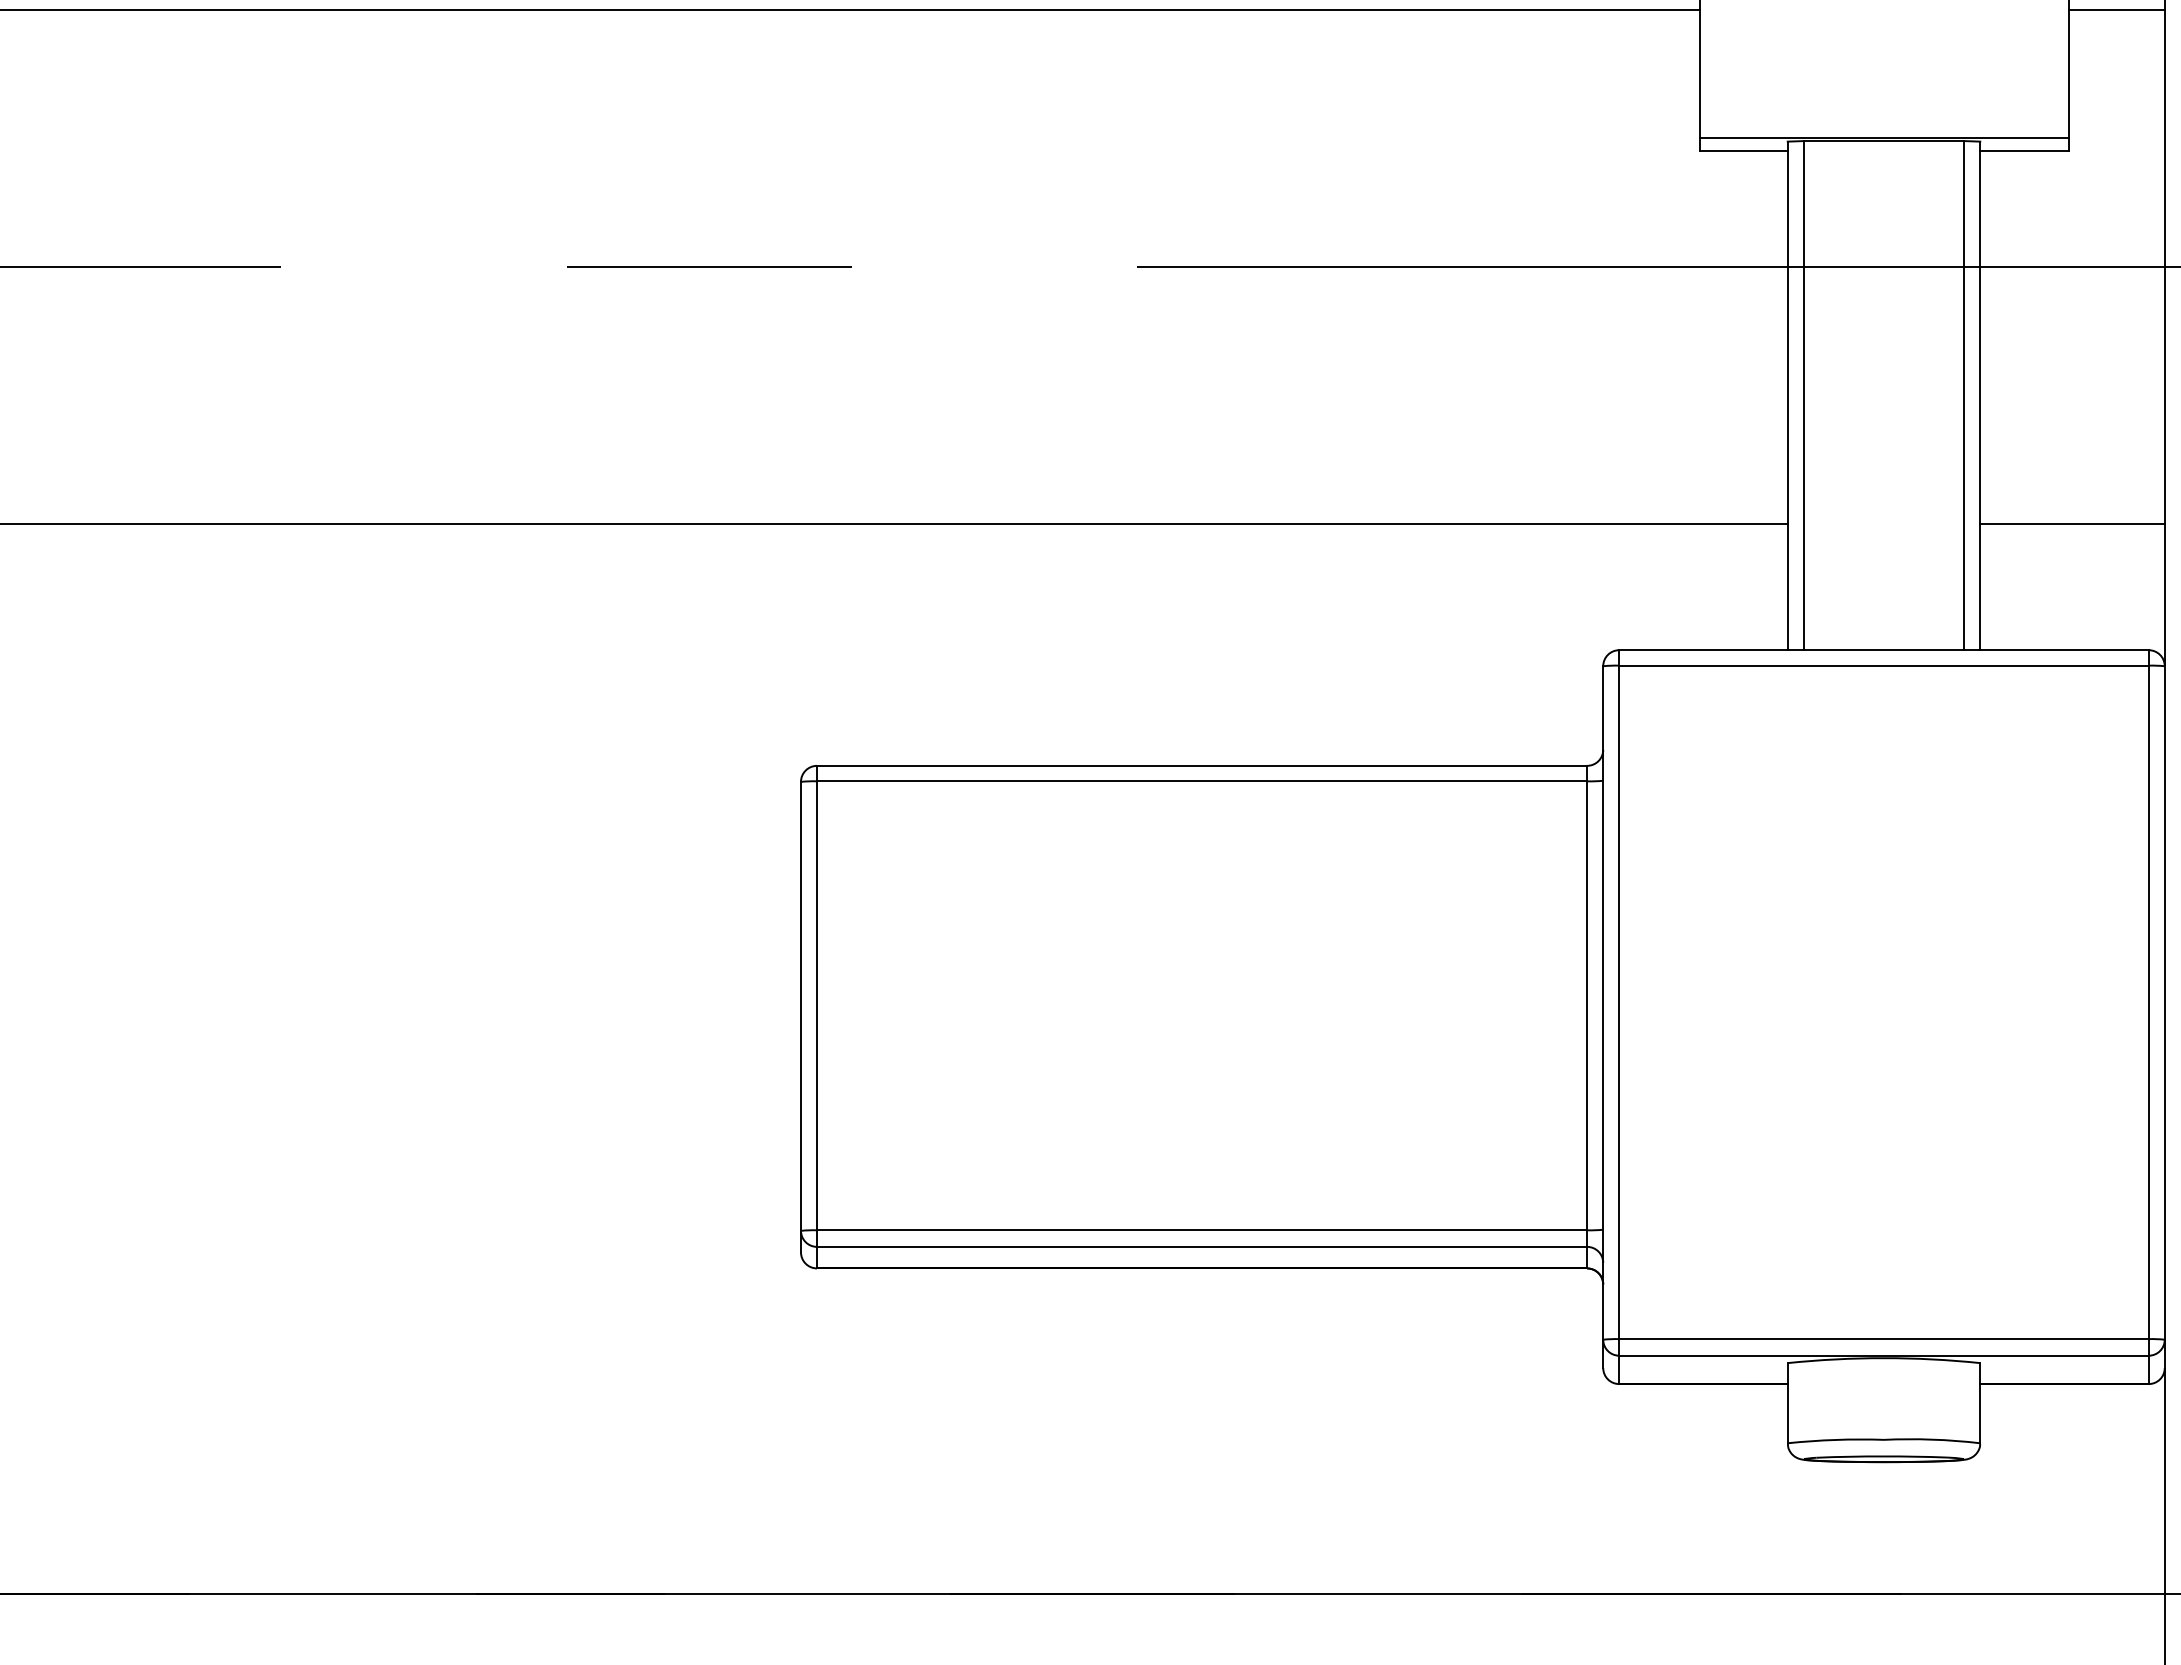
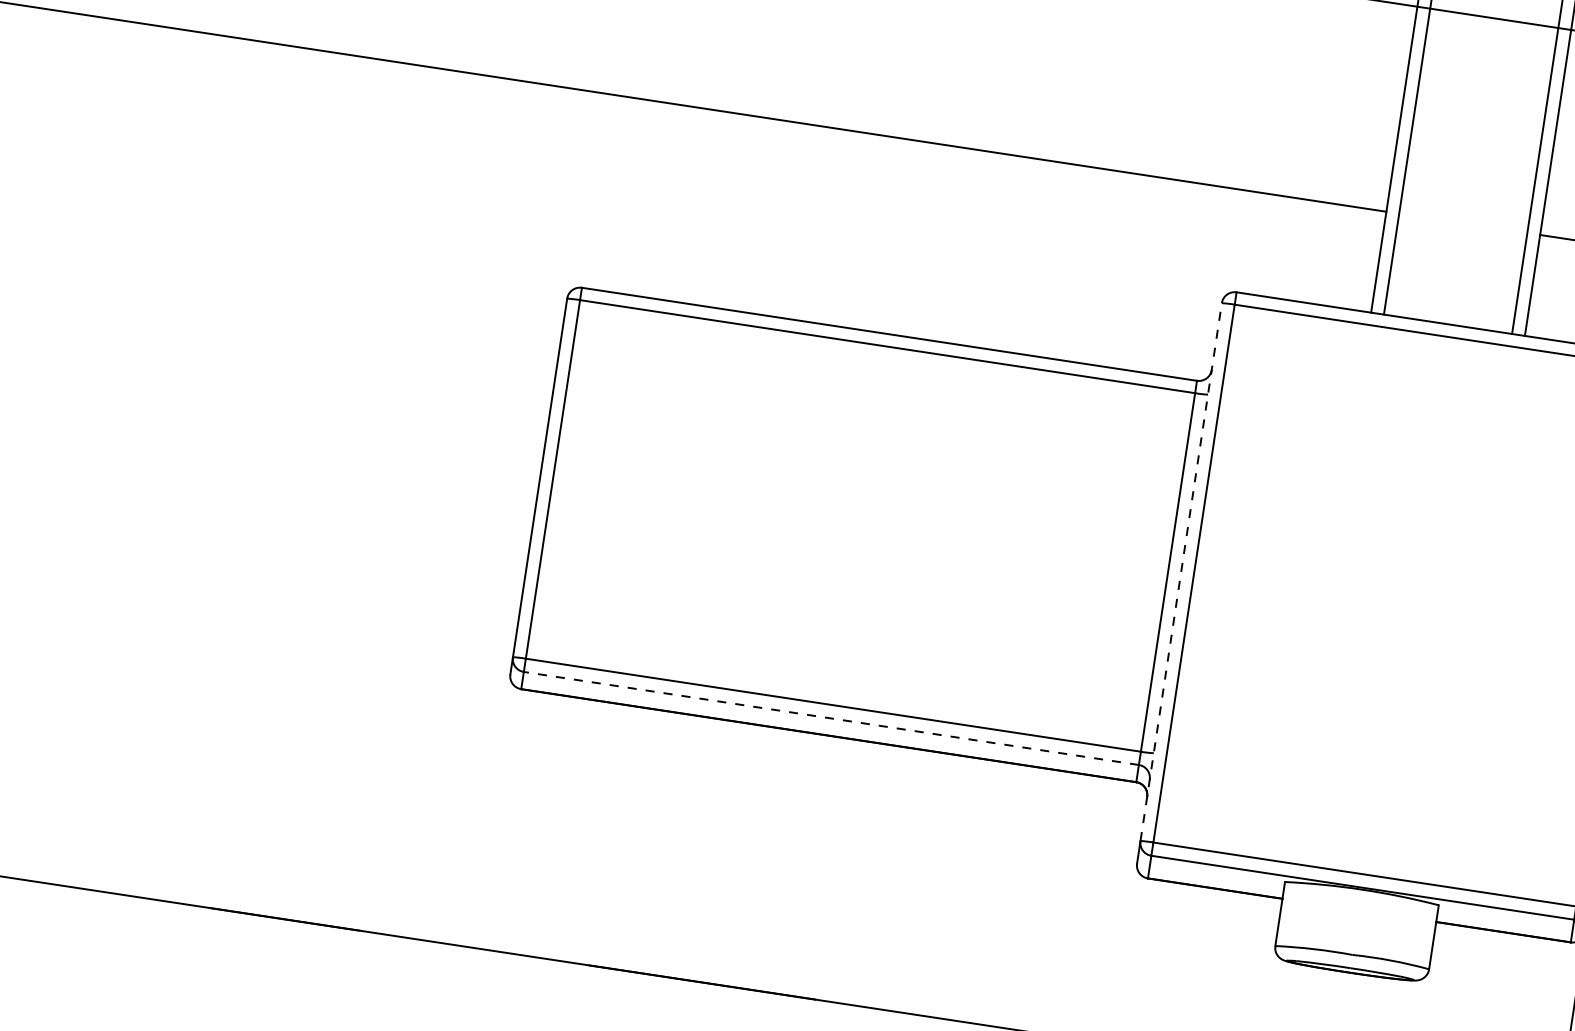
line: (1603, 1002) -> (1181, 571), solid -> dashed
line: (1201, 1246) -> (830, 718), solid -> dashed

